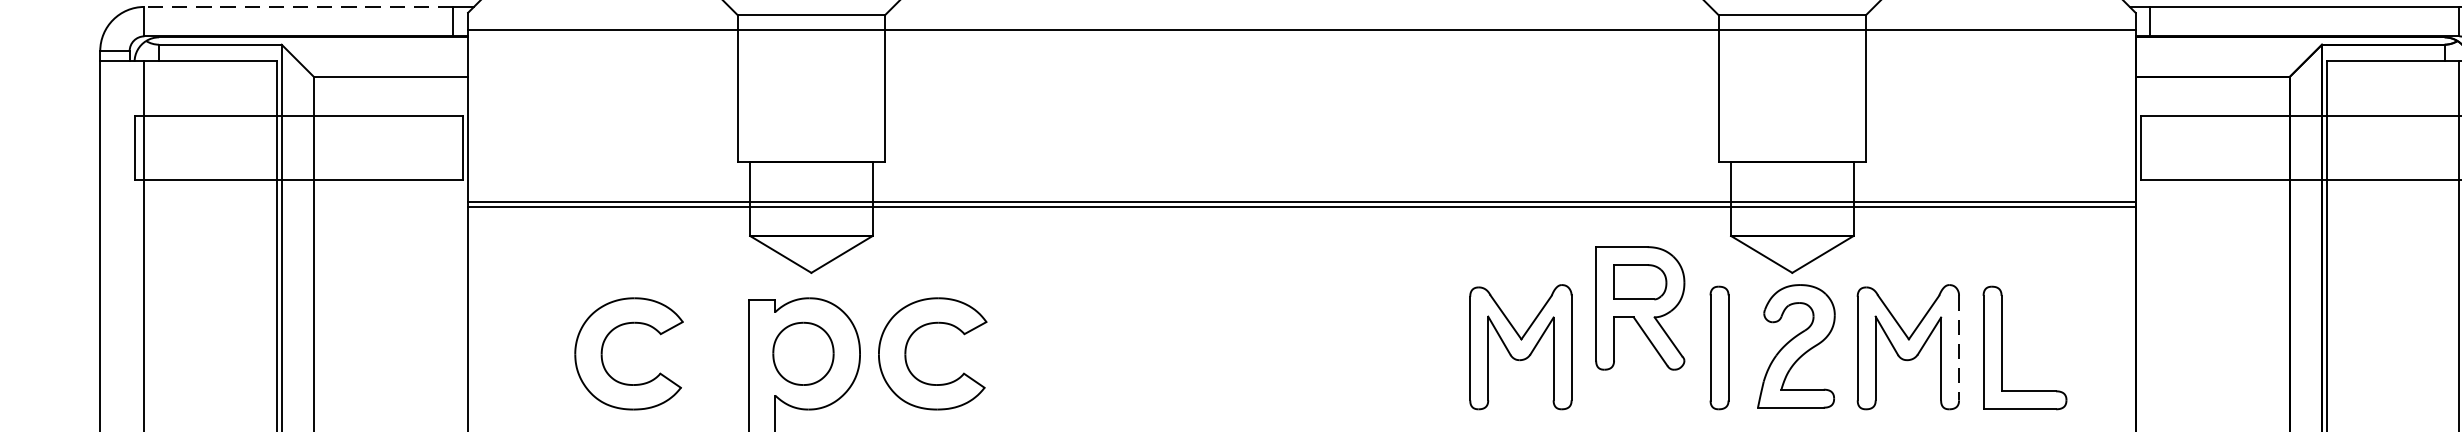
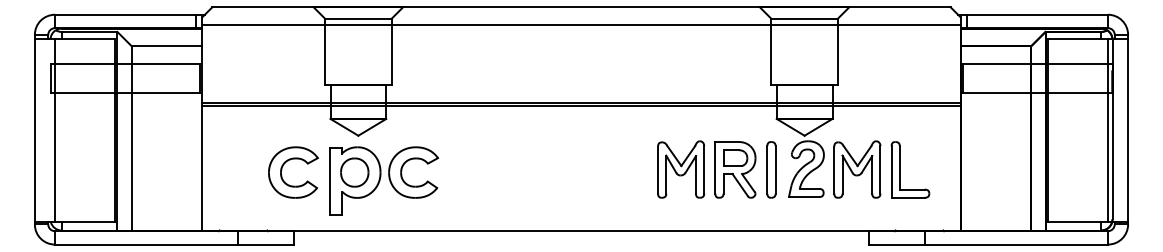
line: (297, 6) -> (124, 14), dashed -> solid
part: (1640, 307) -> (735, 169), moved
part: (605, 347) -> (282, 169), moved
line: (1959, 347) -> (880, 169), dashed -> solid

